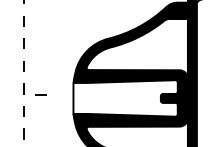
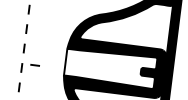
line: (40, 94) -> (34, 65), moved

